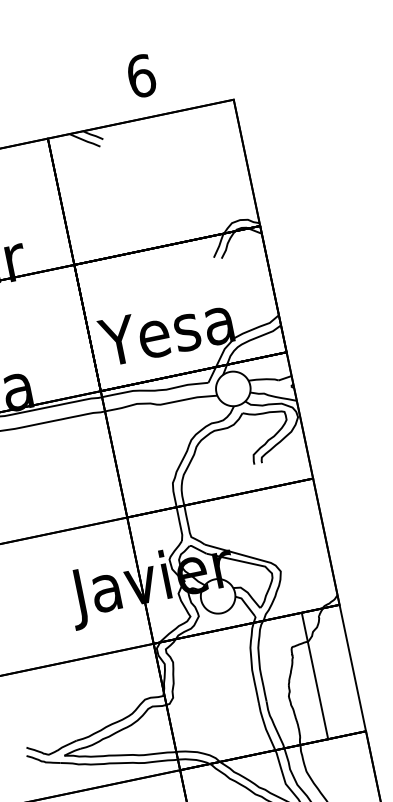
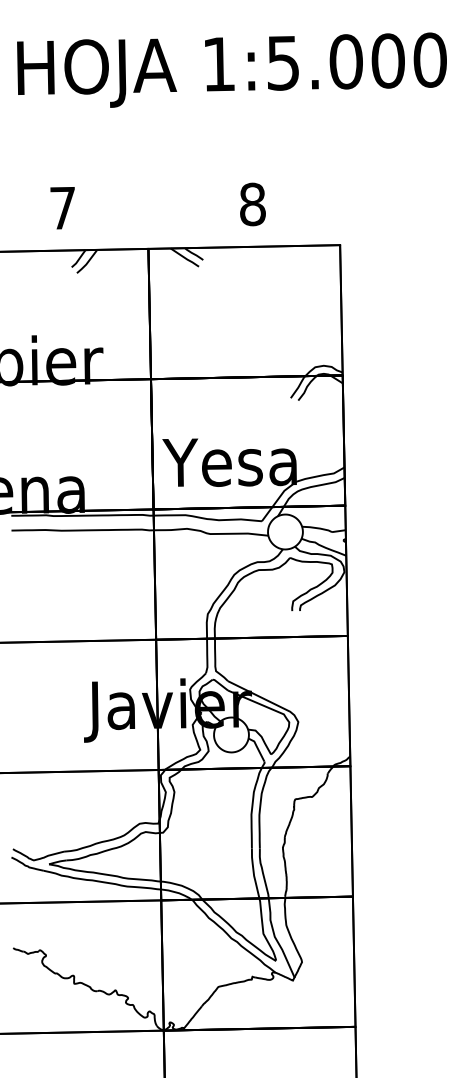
text: (141, 76) -> (253, 204), 6 -> 8
line: (314, 676) -> (351, 831), moved

